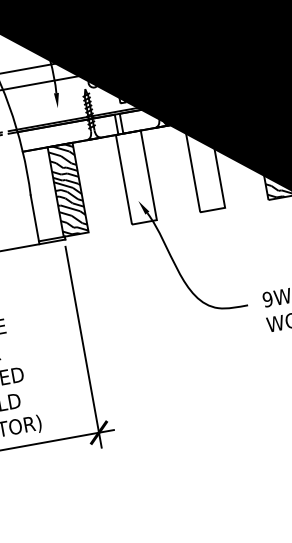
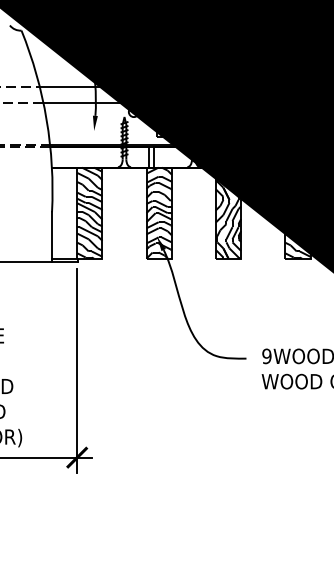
hatch: (204, 164) -> (228, 212), added
hatch: (135, 177) -> (158, 212), added

